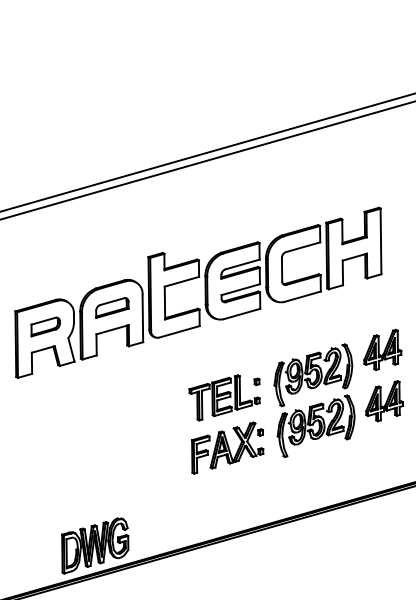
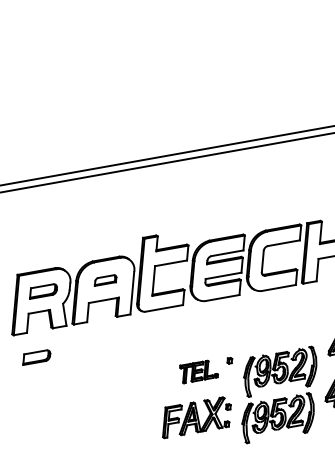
part: (112, 307) -> (105, 280), size x0.7
part: (224, 397) -> (198, 371), size x0.6
part: (45, 399) -> (36, 357), added
part: (314, 400) -> (278, 394), moved

